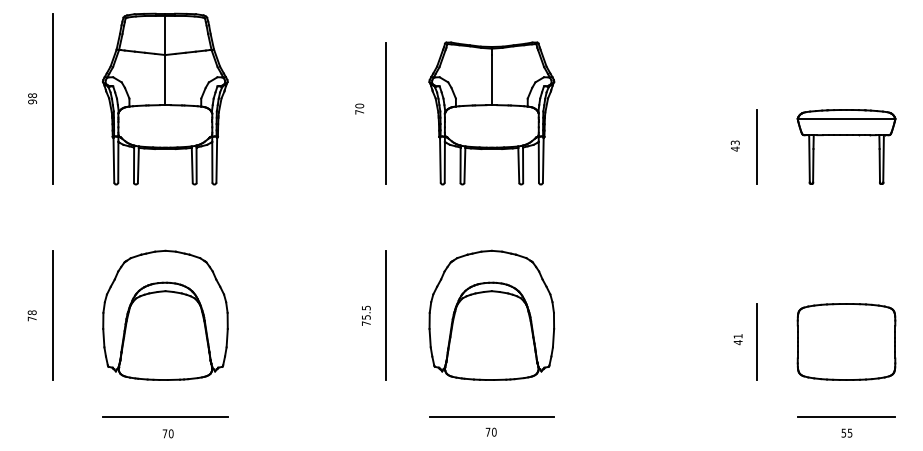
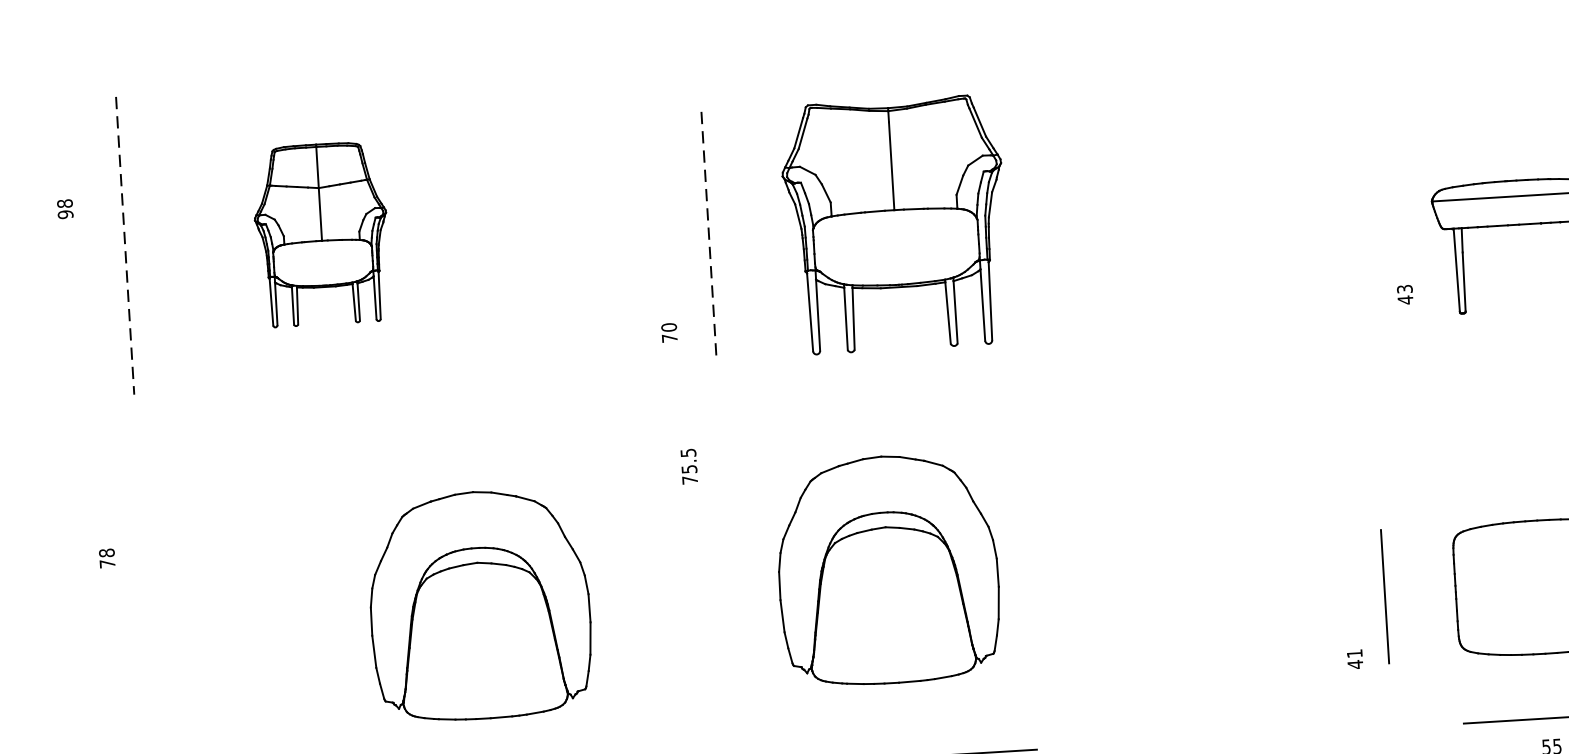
text: (32, 98) -> (65, 208), moved
line: (53, 98) -> (125, 245), solid -> dashed
part: (165, 98) -> (321, 233), size x0.6
text: (359, 108) -> (669, 331), moved
line: (385, 113) -> (708, 236), solid -> dashed
text: (734, 145) -> (1403, 293), moved
line: (756, 146) -> (1362, 254), removed
part: (165, 314) -> (479, 603), moved
part: (491, 314) -> (887, 568), moved
text: (31, 315) -> (105, 557), moved
line: (53, 315) -> (148, 625), removed
text: (366, 315) -> (689, 465), moved
line: (385, 315) -> (730, 590), removed
text: (737, 339) -> (1353, 659), moved

